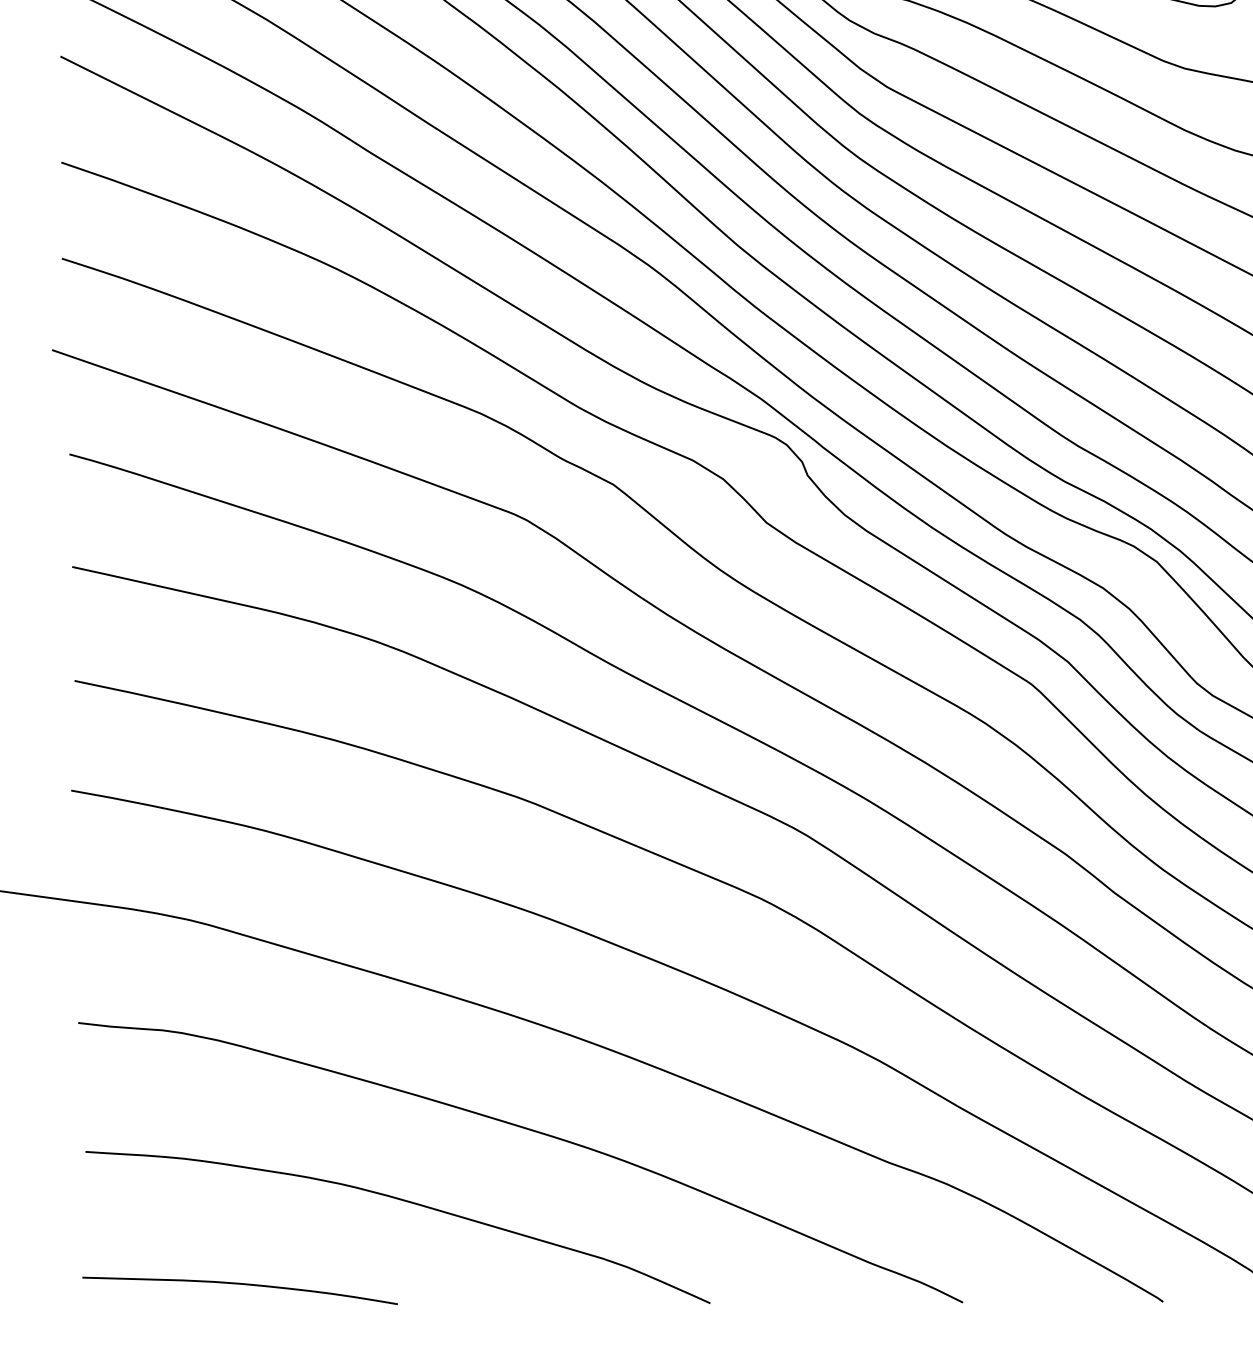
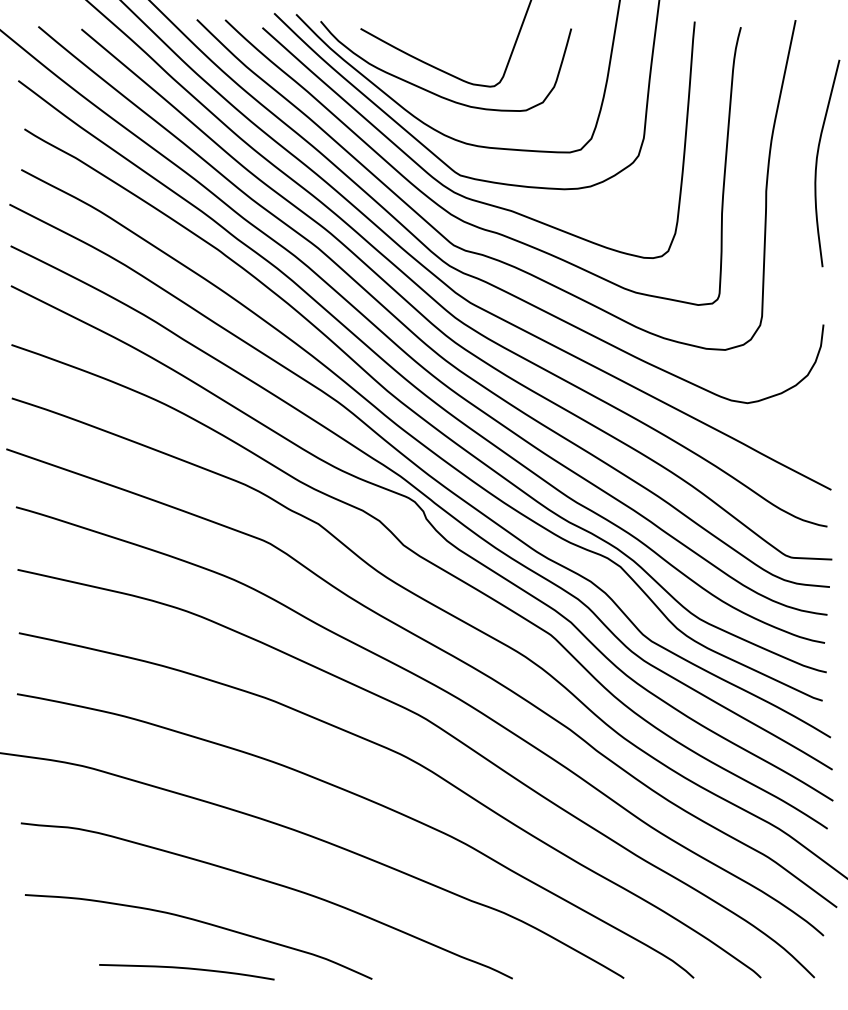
curve: (239, 1285) -> (186, 969), moved

